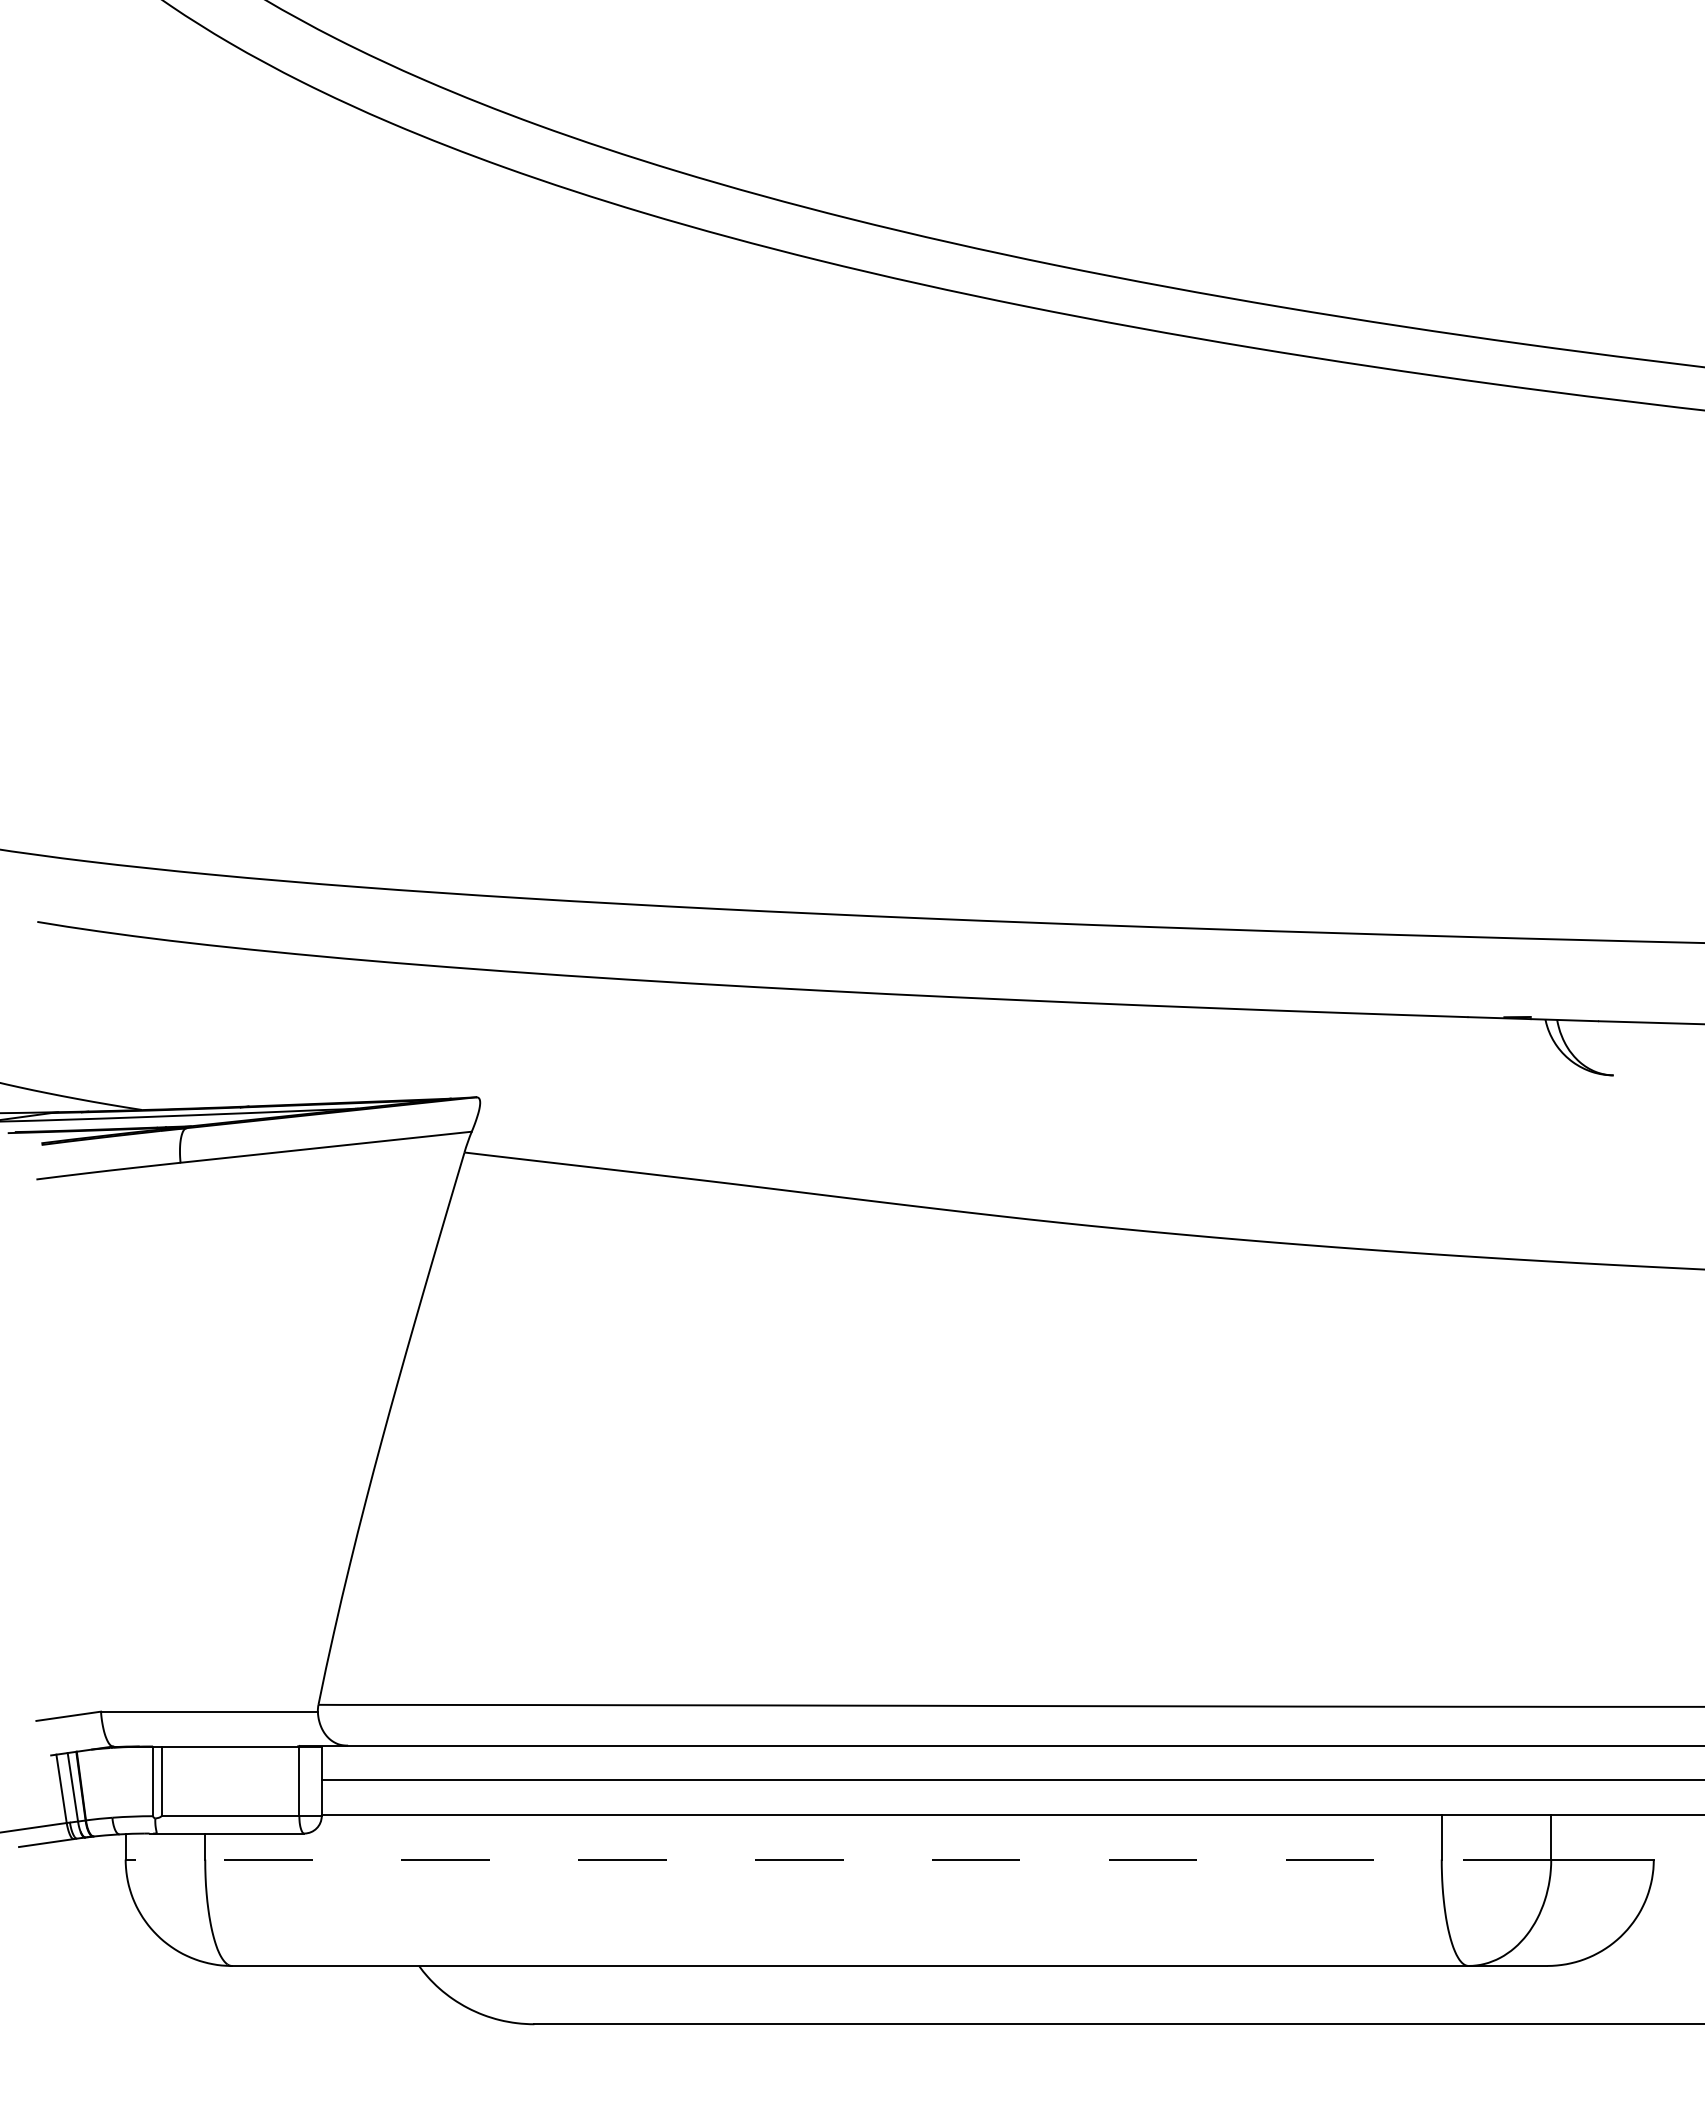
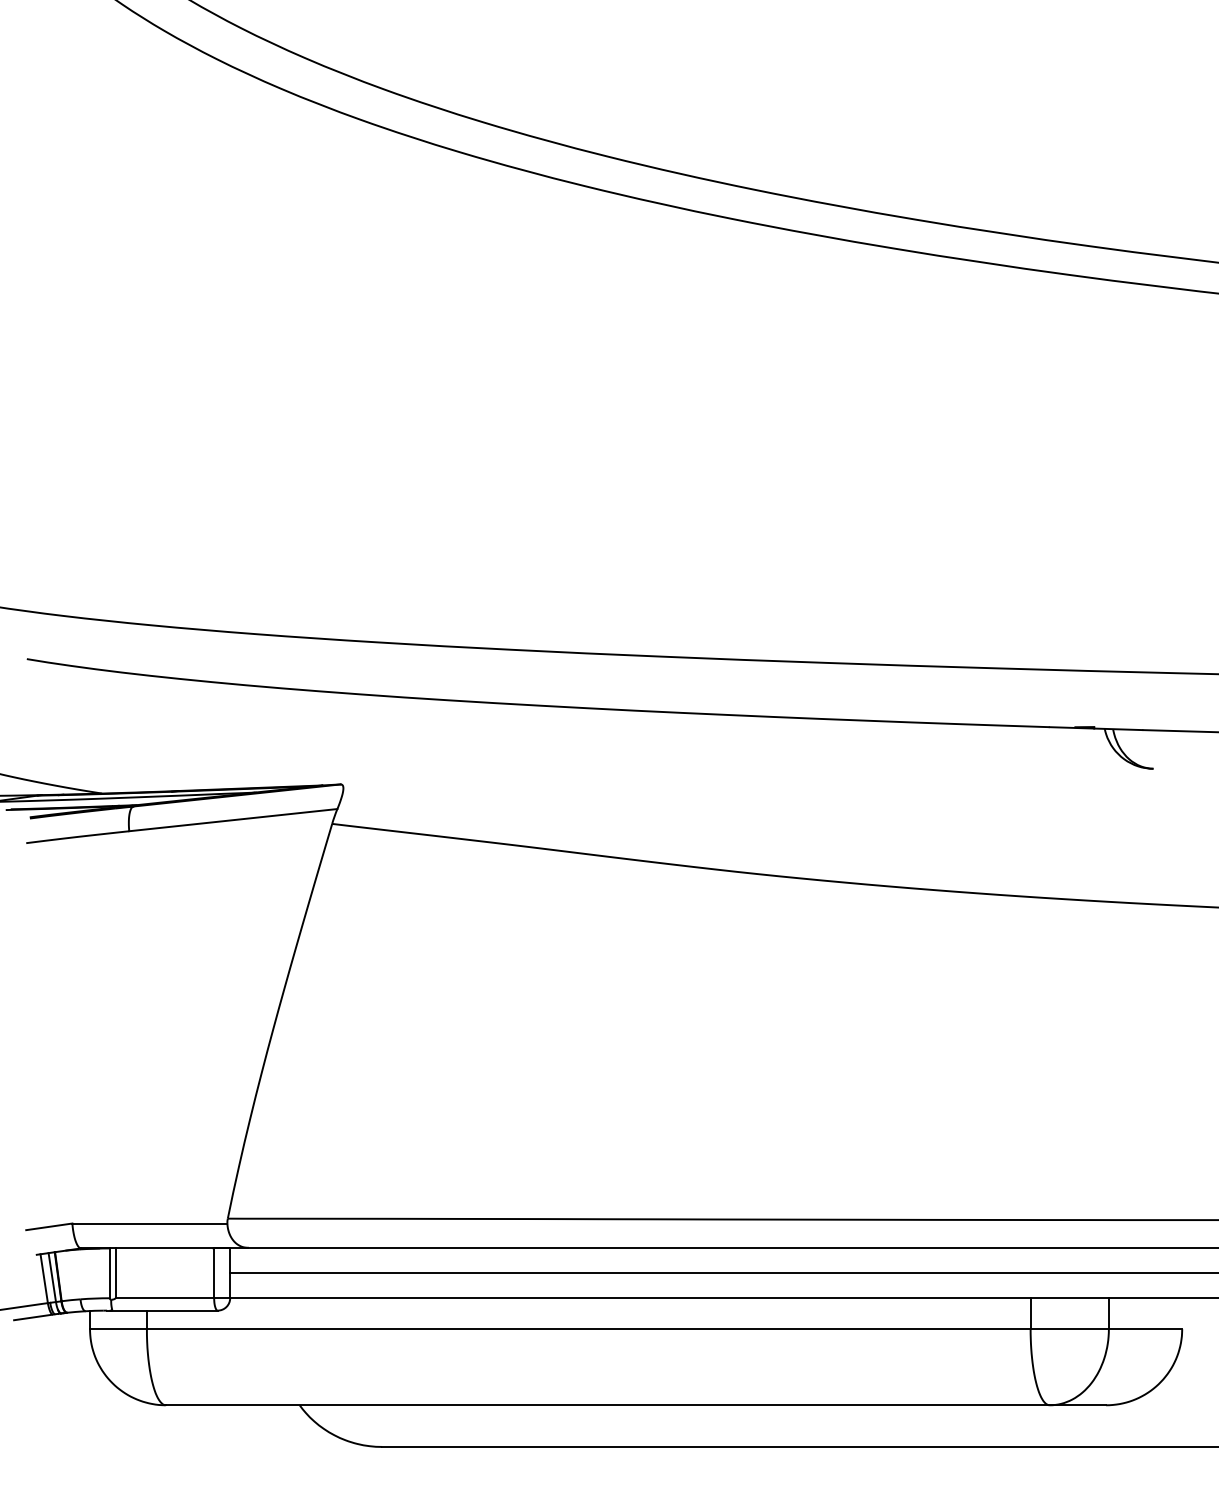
line: (838, 1859) -> (599, 1329), dashed -> solid

